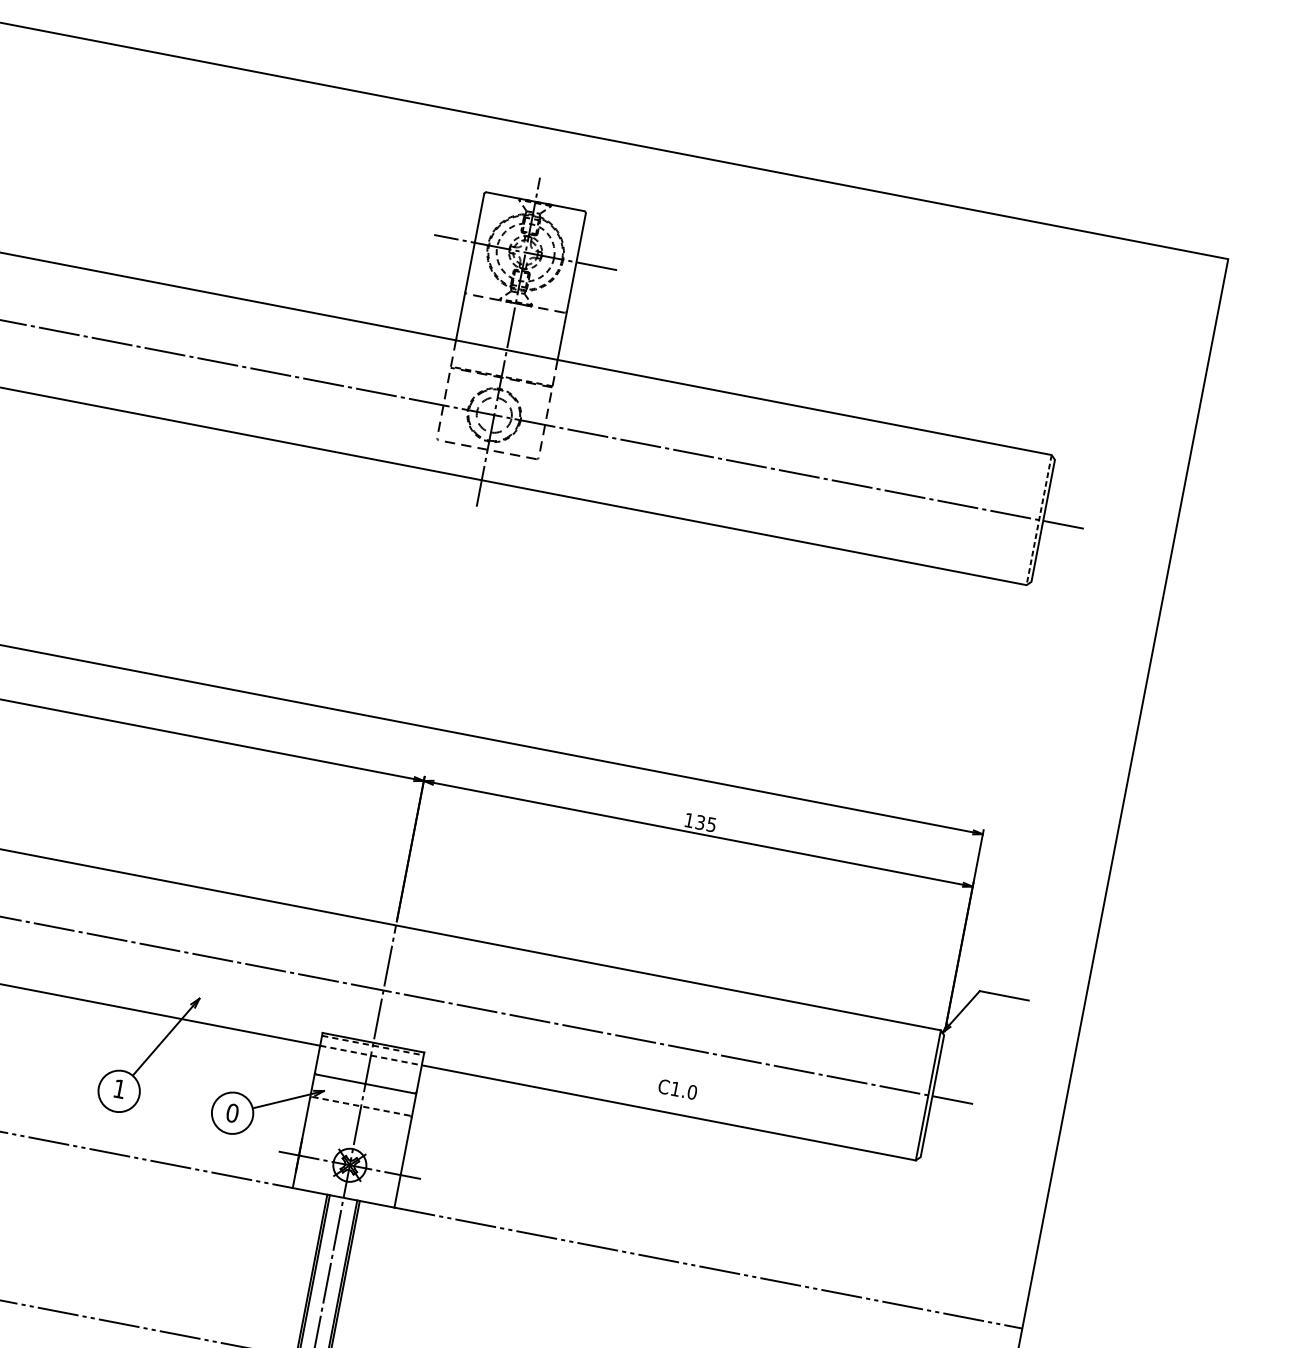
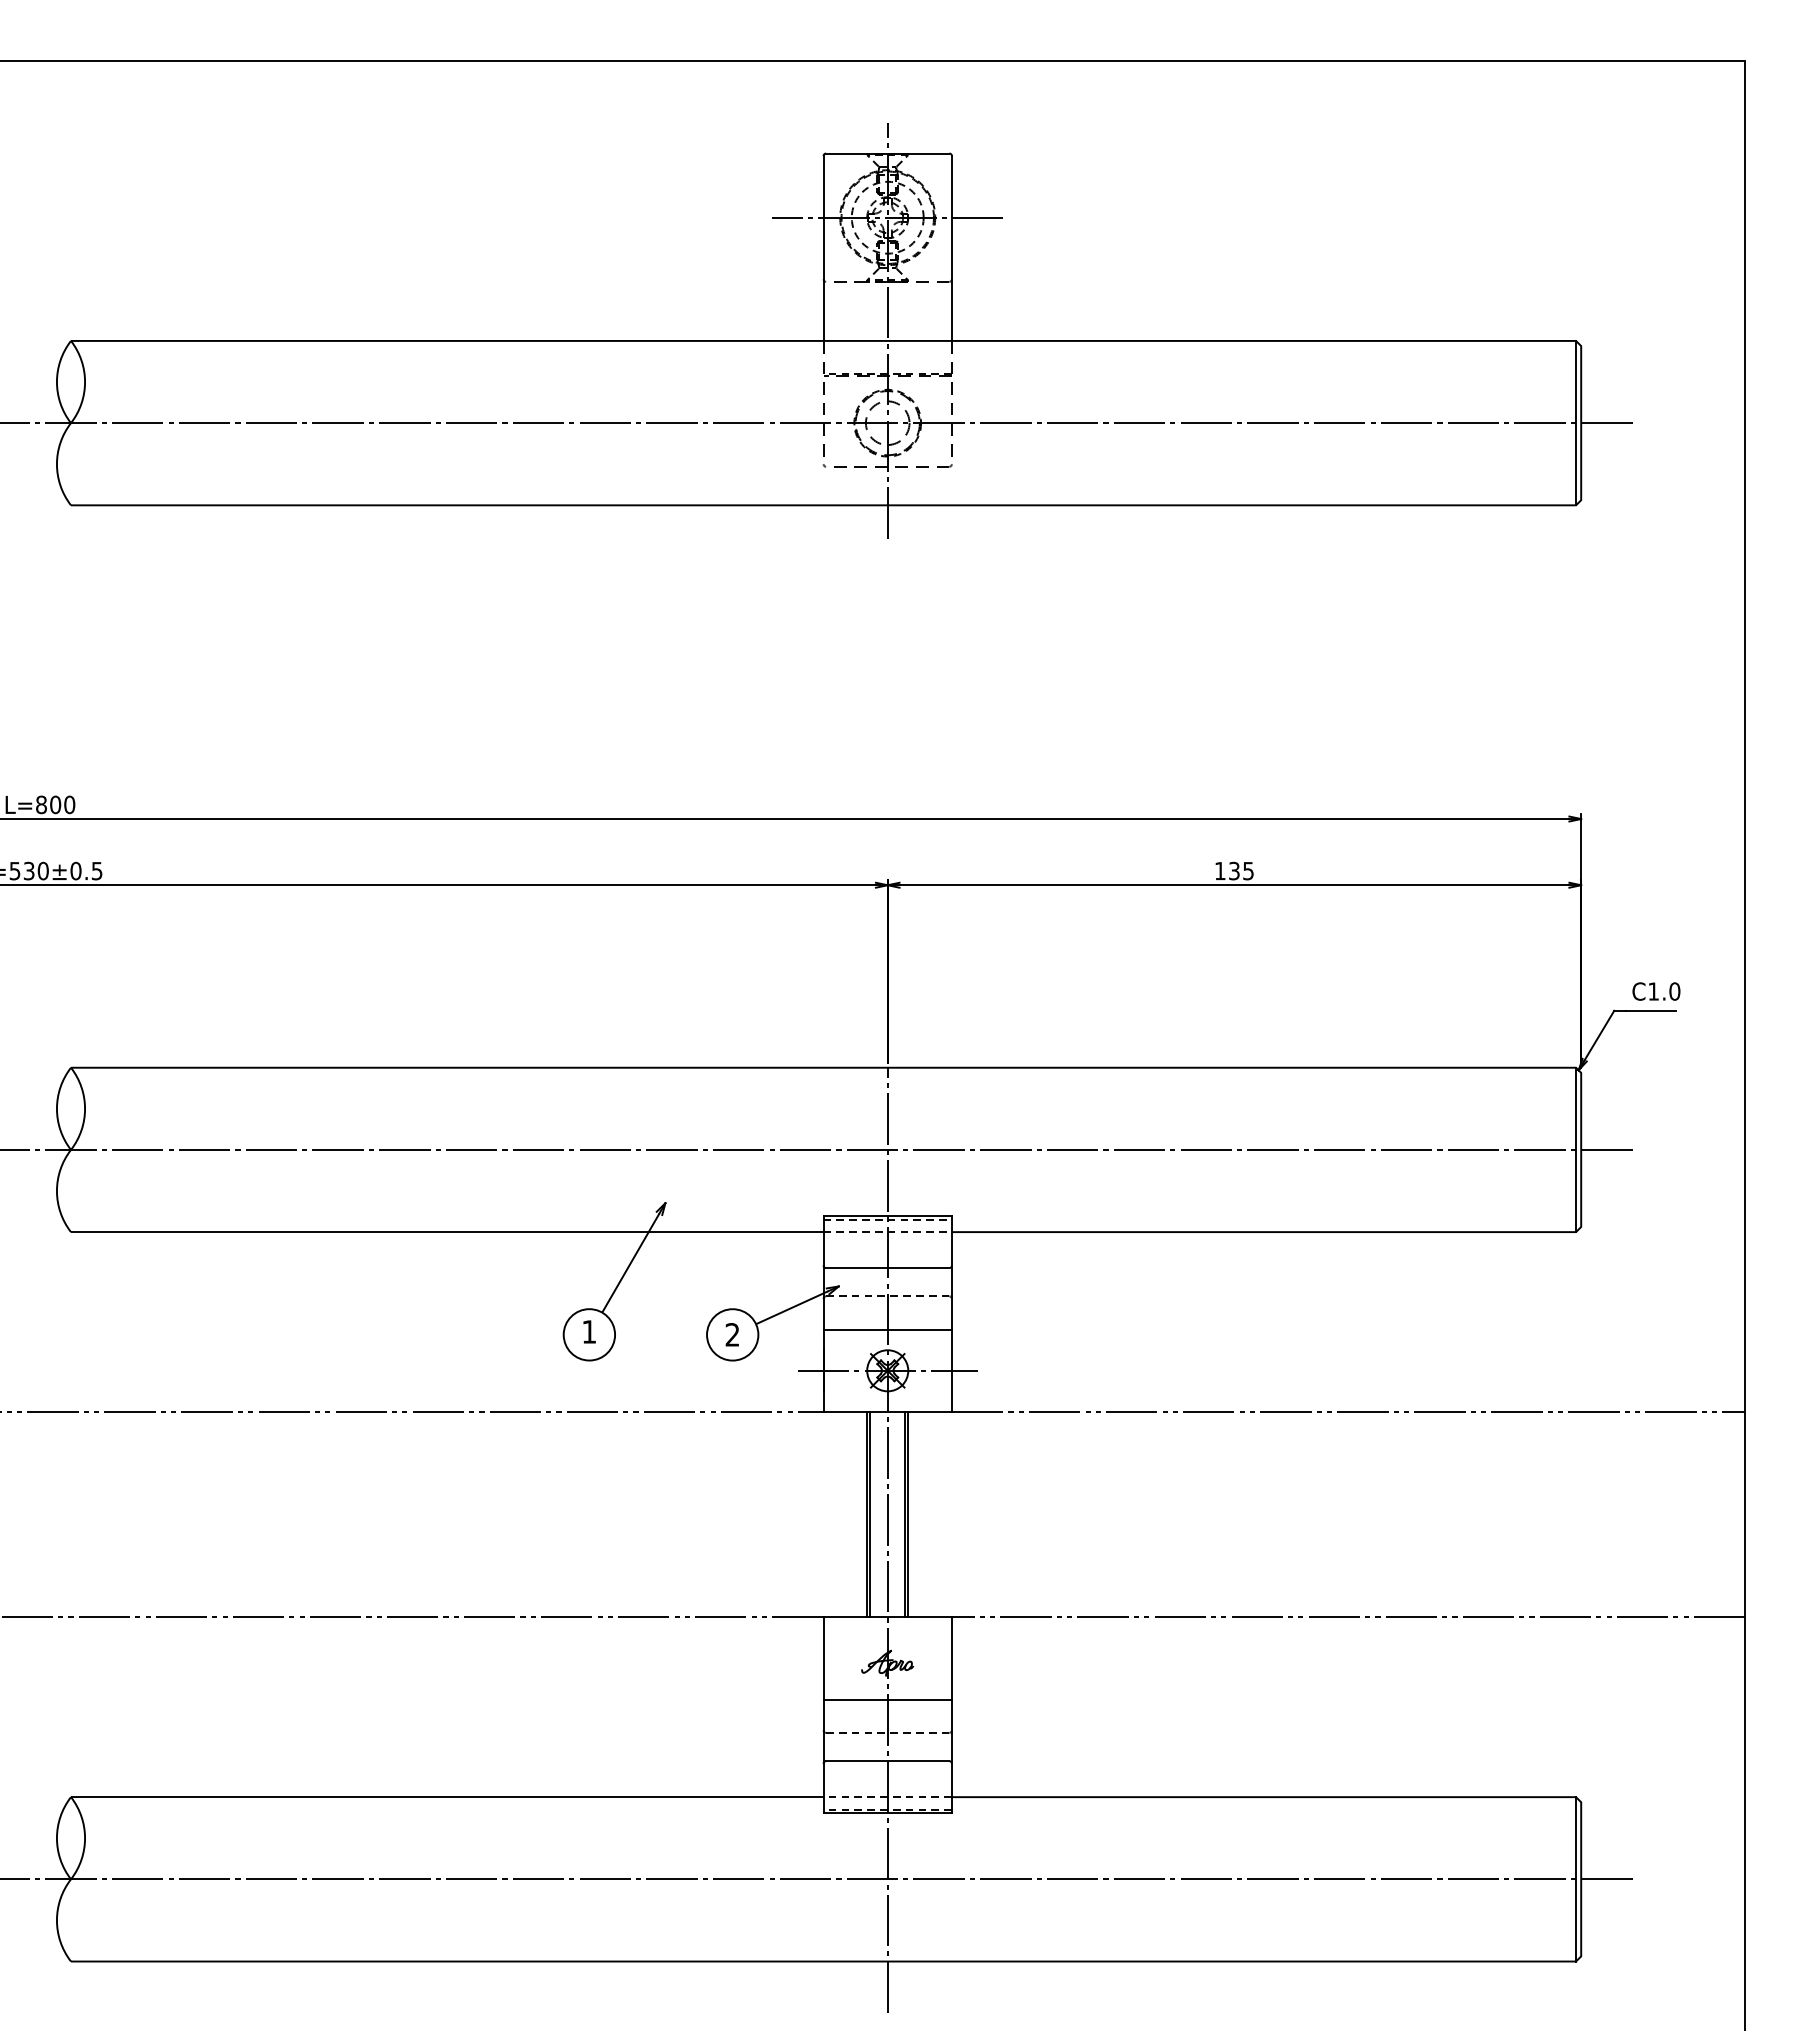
line: (1039, 520) -> (1576, 423), dashed -> solid
text: (677, 1089) -> (1656, 991), moved
text: (232, 1112) -> (732, 1334), 0 -> 2
line: (355, 1132) -> (887, 1329), added

